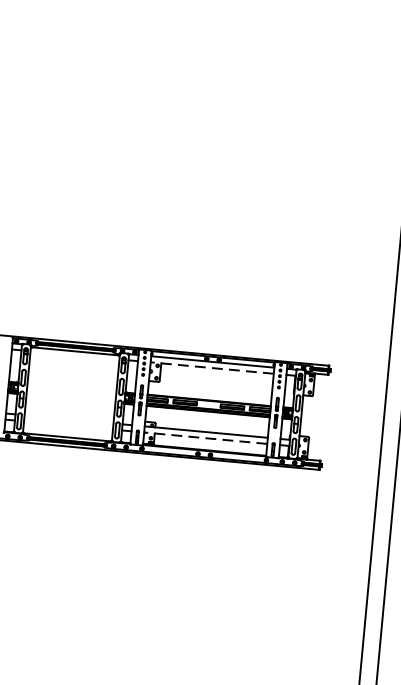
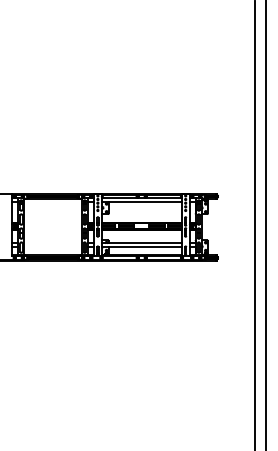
line: (211, 368) -> (141, 202), dashed -> solid
line: (205, 438) -> (141, 247), dashed -> solid

